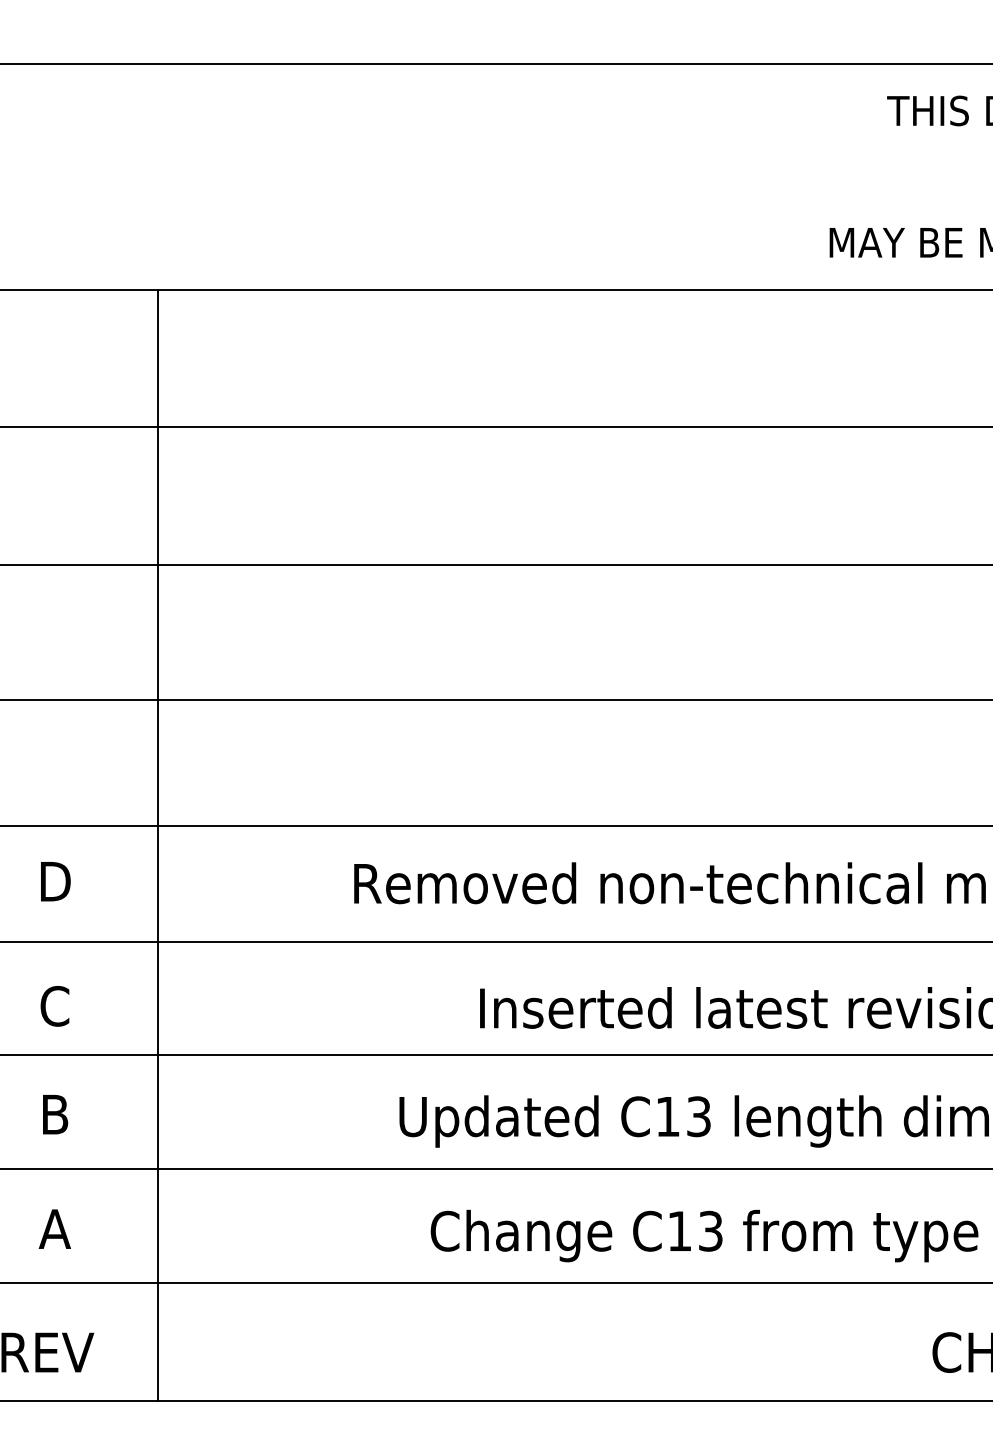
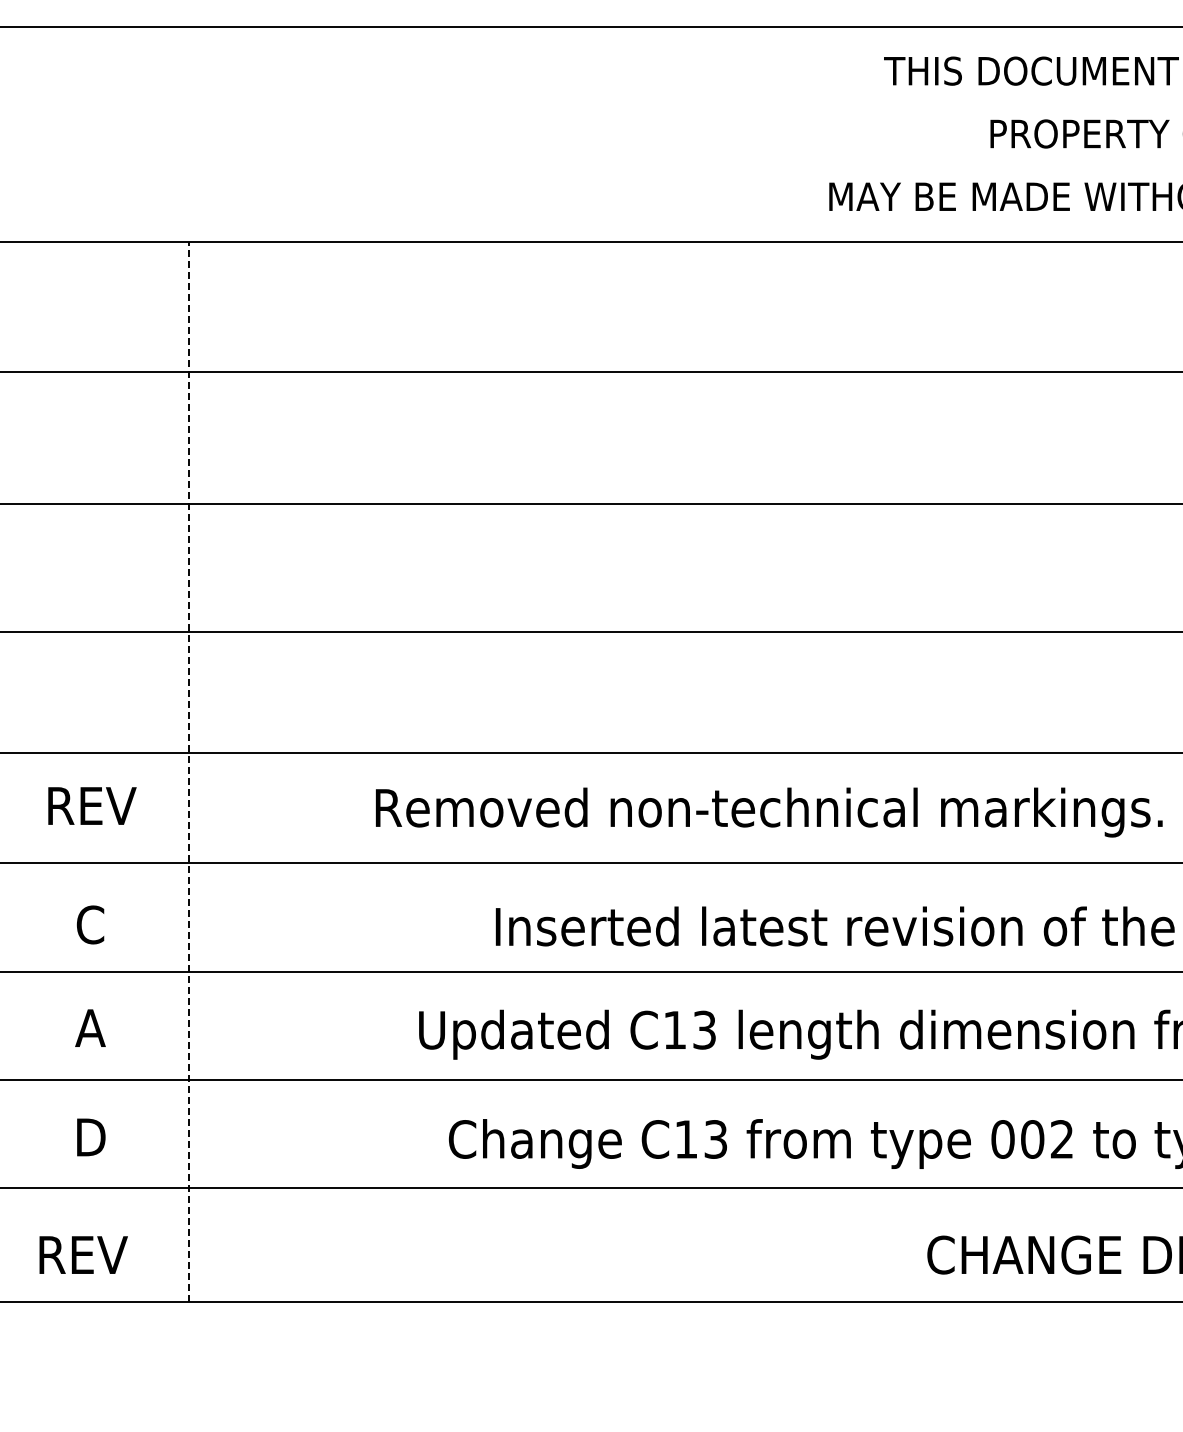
line: (157, 845) -> (188, 771), solid -> dashed
text: (57, 881) -> (92, 805), D -> REV
text: (54, 1113) -> (90, 1027), B -> A
text: (54, 1229) -> (90, 1137), A -> D

